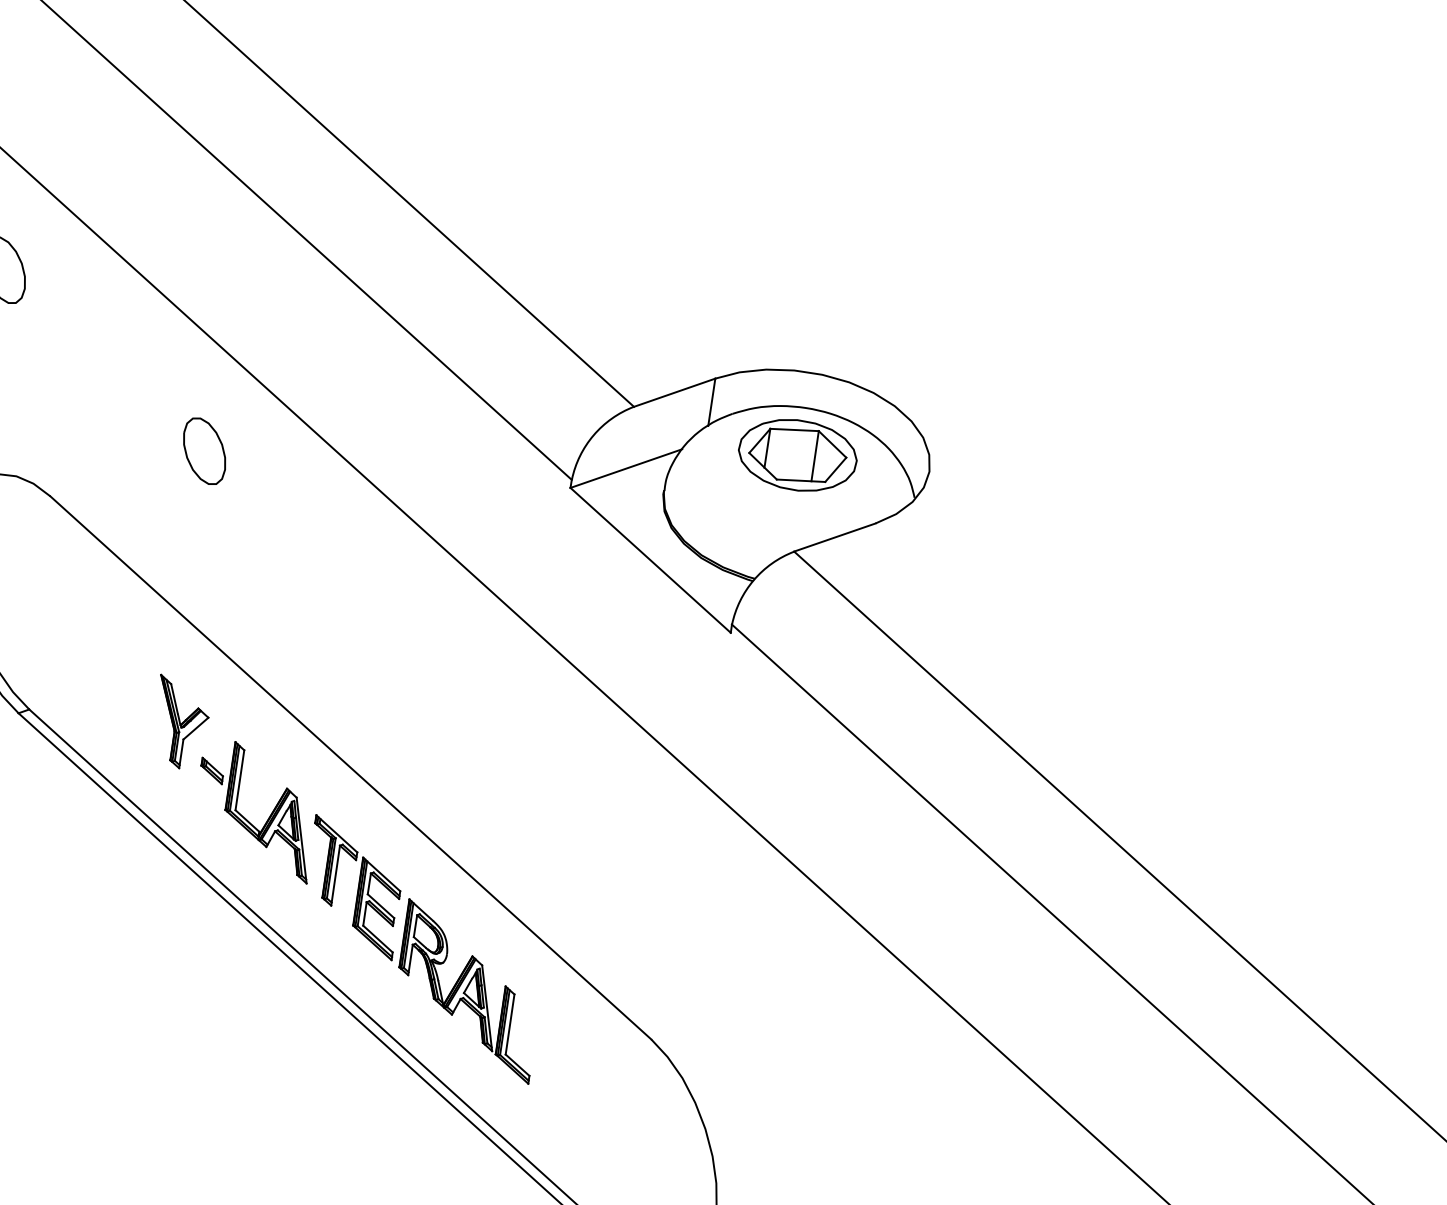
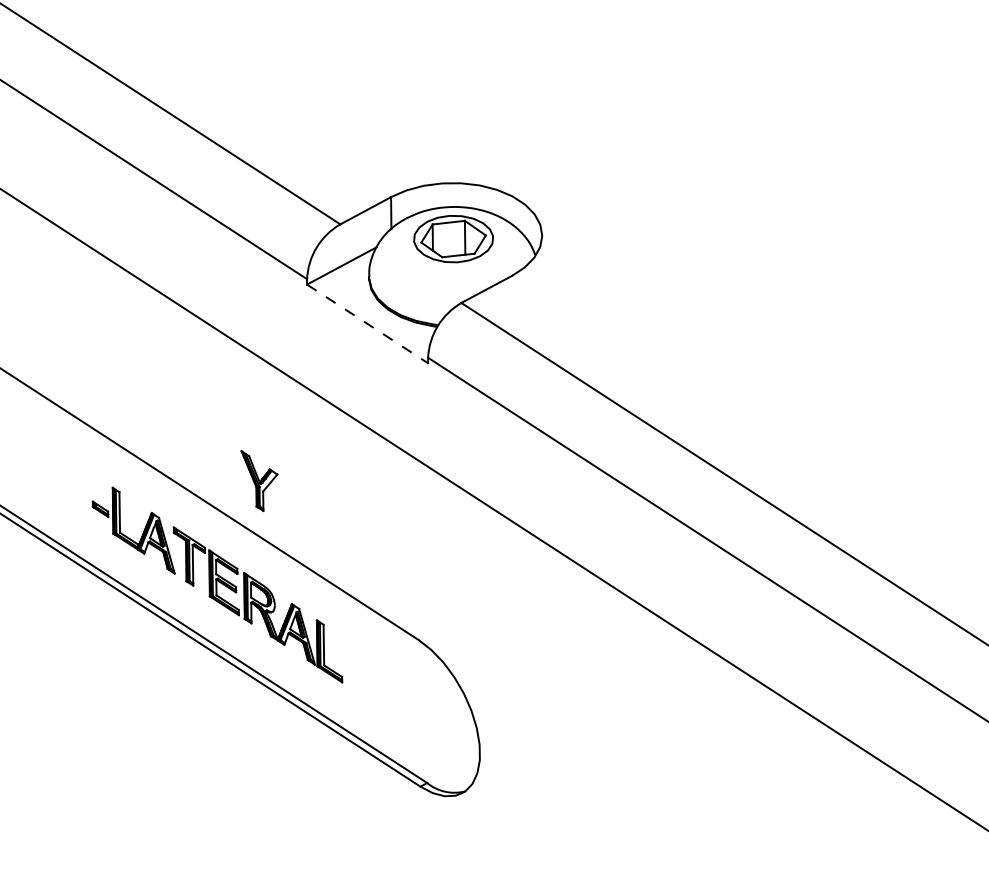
part: (204, 451) -> (61, 299), removed
line: (651, 561) -> (368, 324), solid -> dashed
part: (180, 722) -> (259, 480), moved

